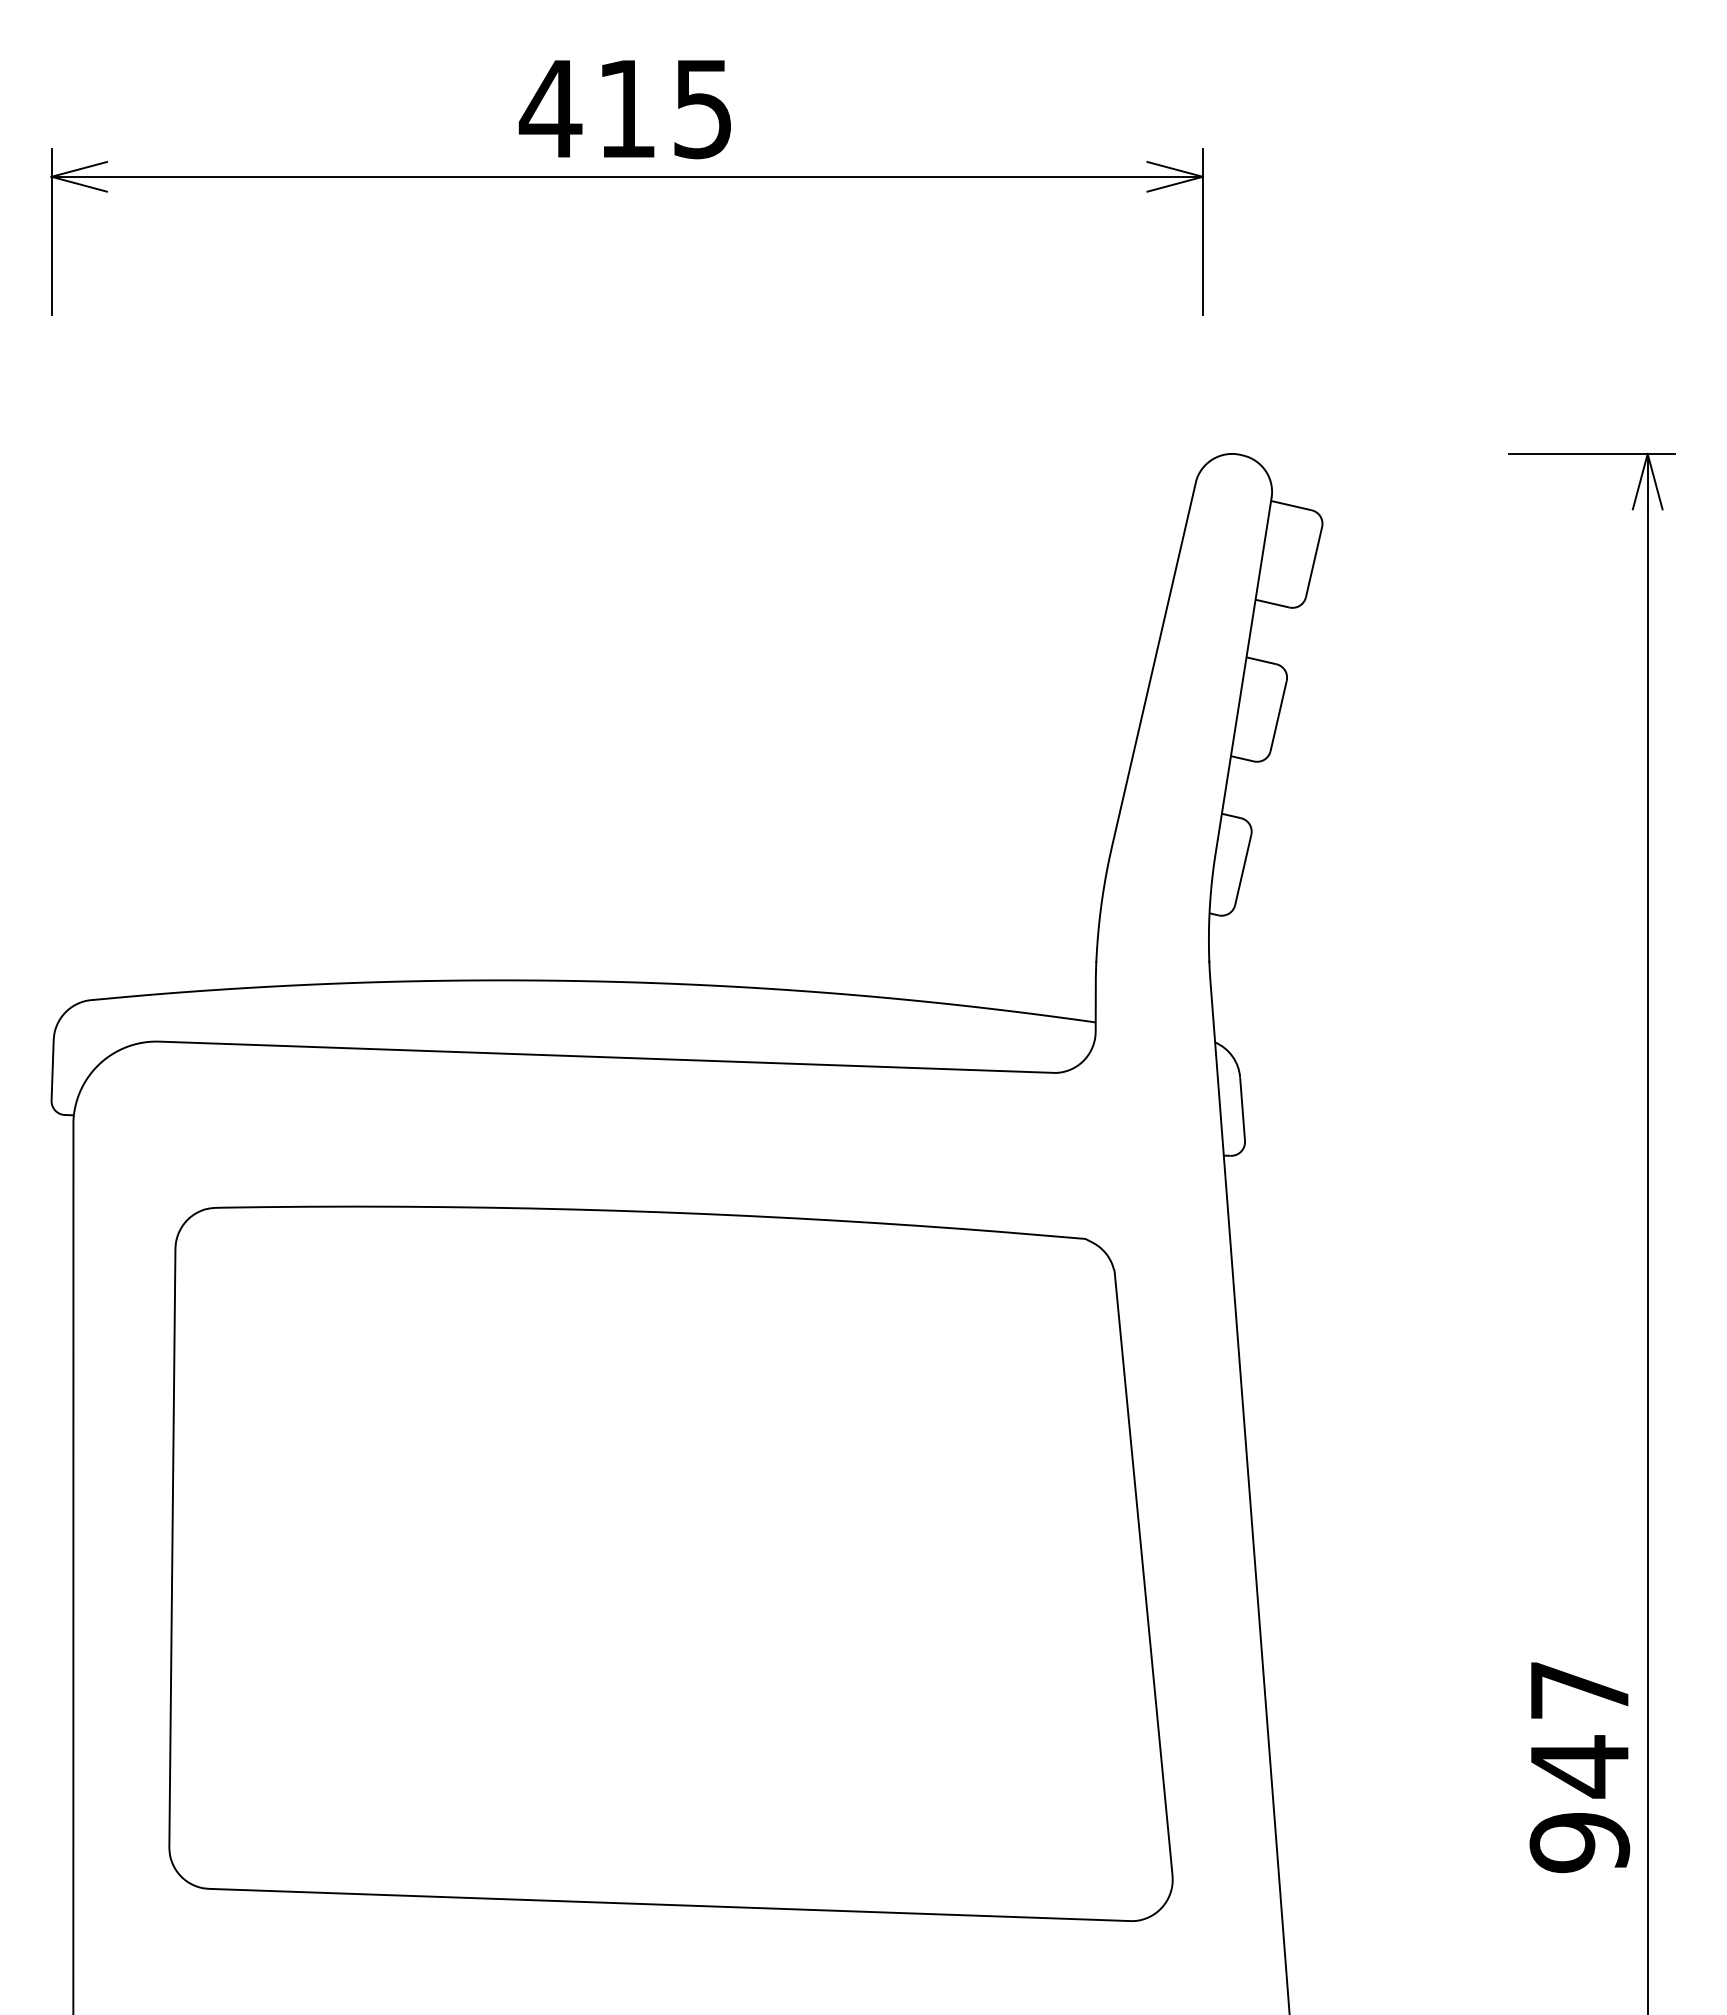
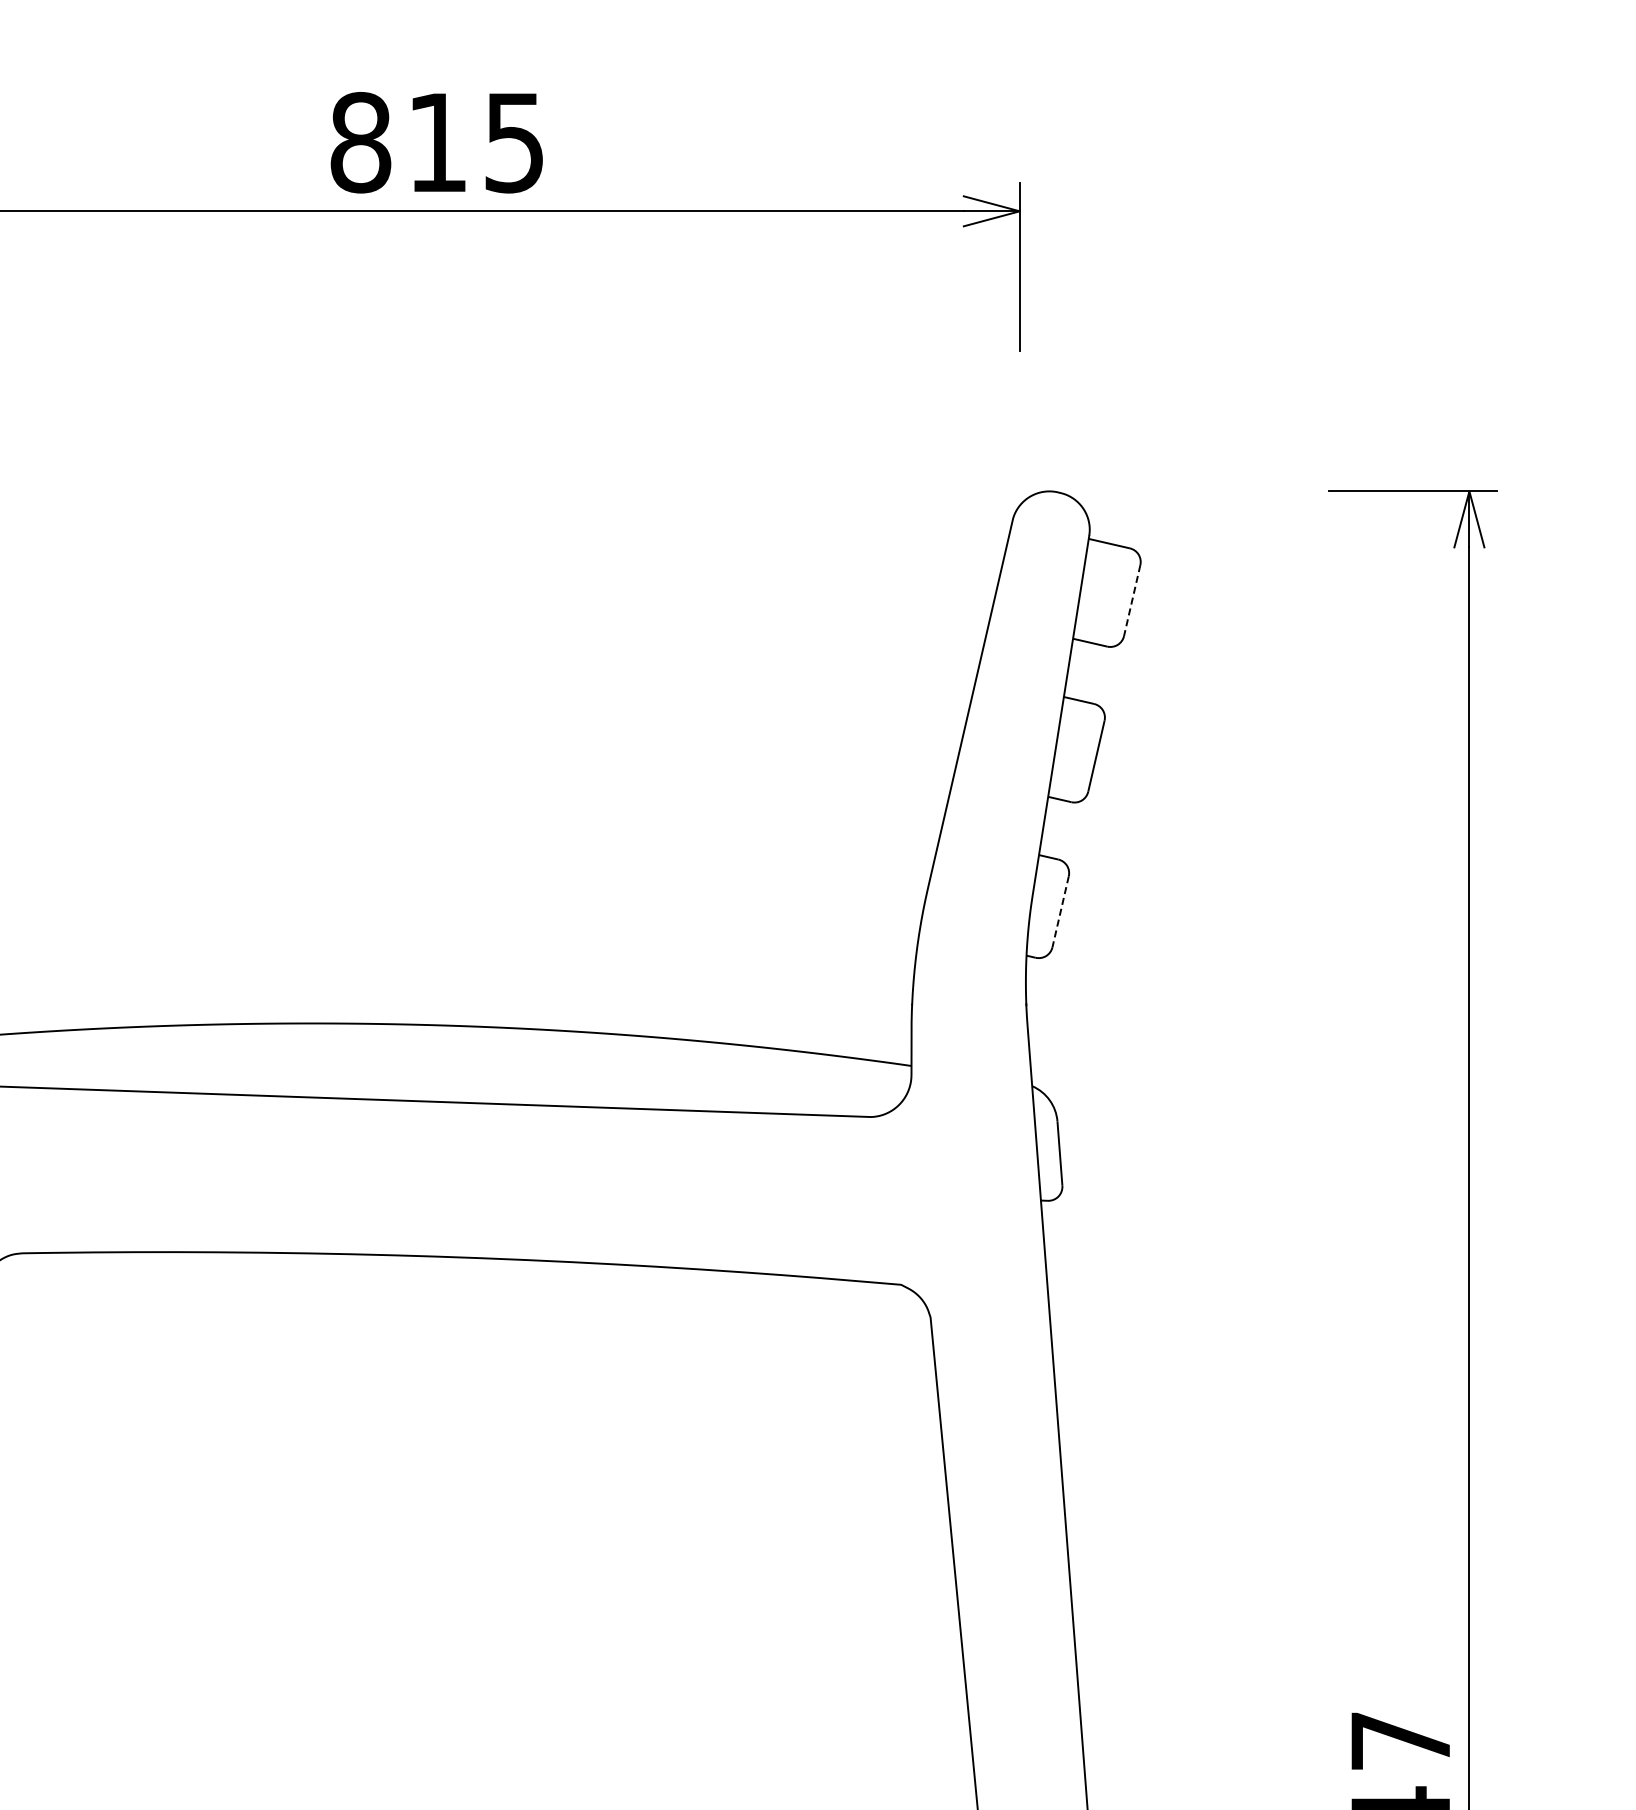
text: (550, 108) -> (360, 142), 415 -> 815
line: (1313, 562) -> (1131, 601), solid -> dashed
line: (1243, 870) -> (1060, 912), solid -> dashed

